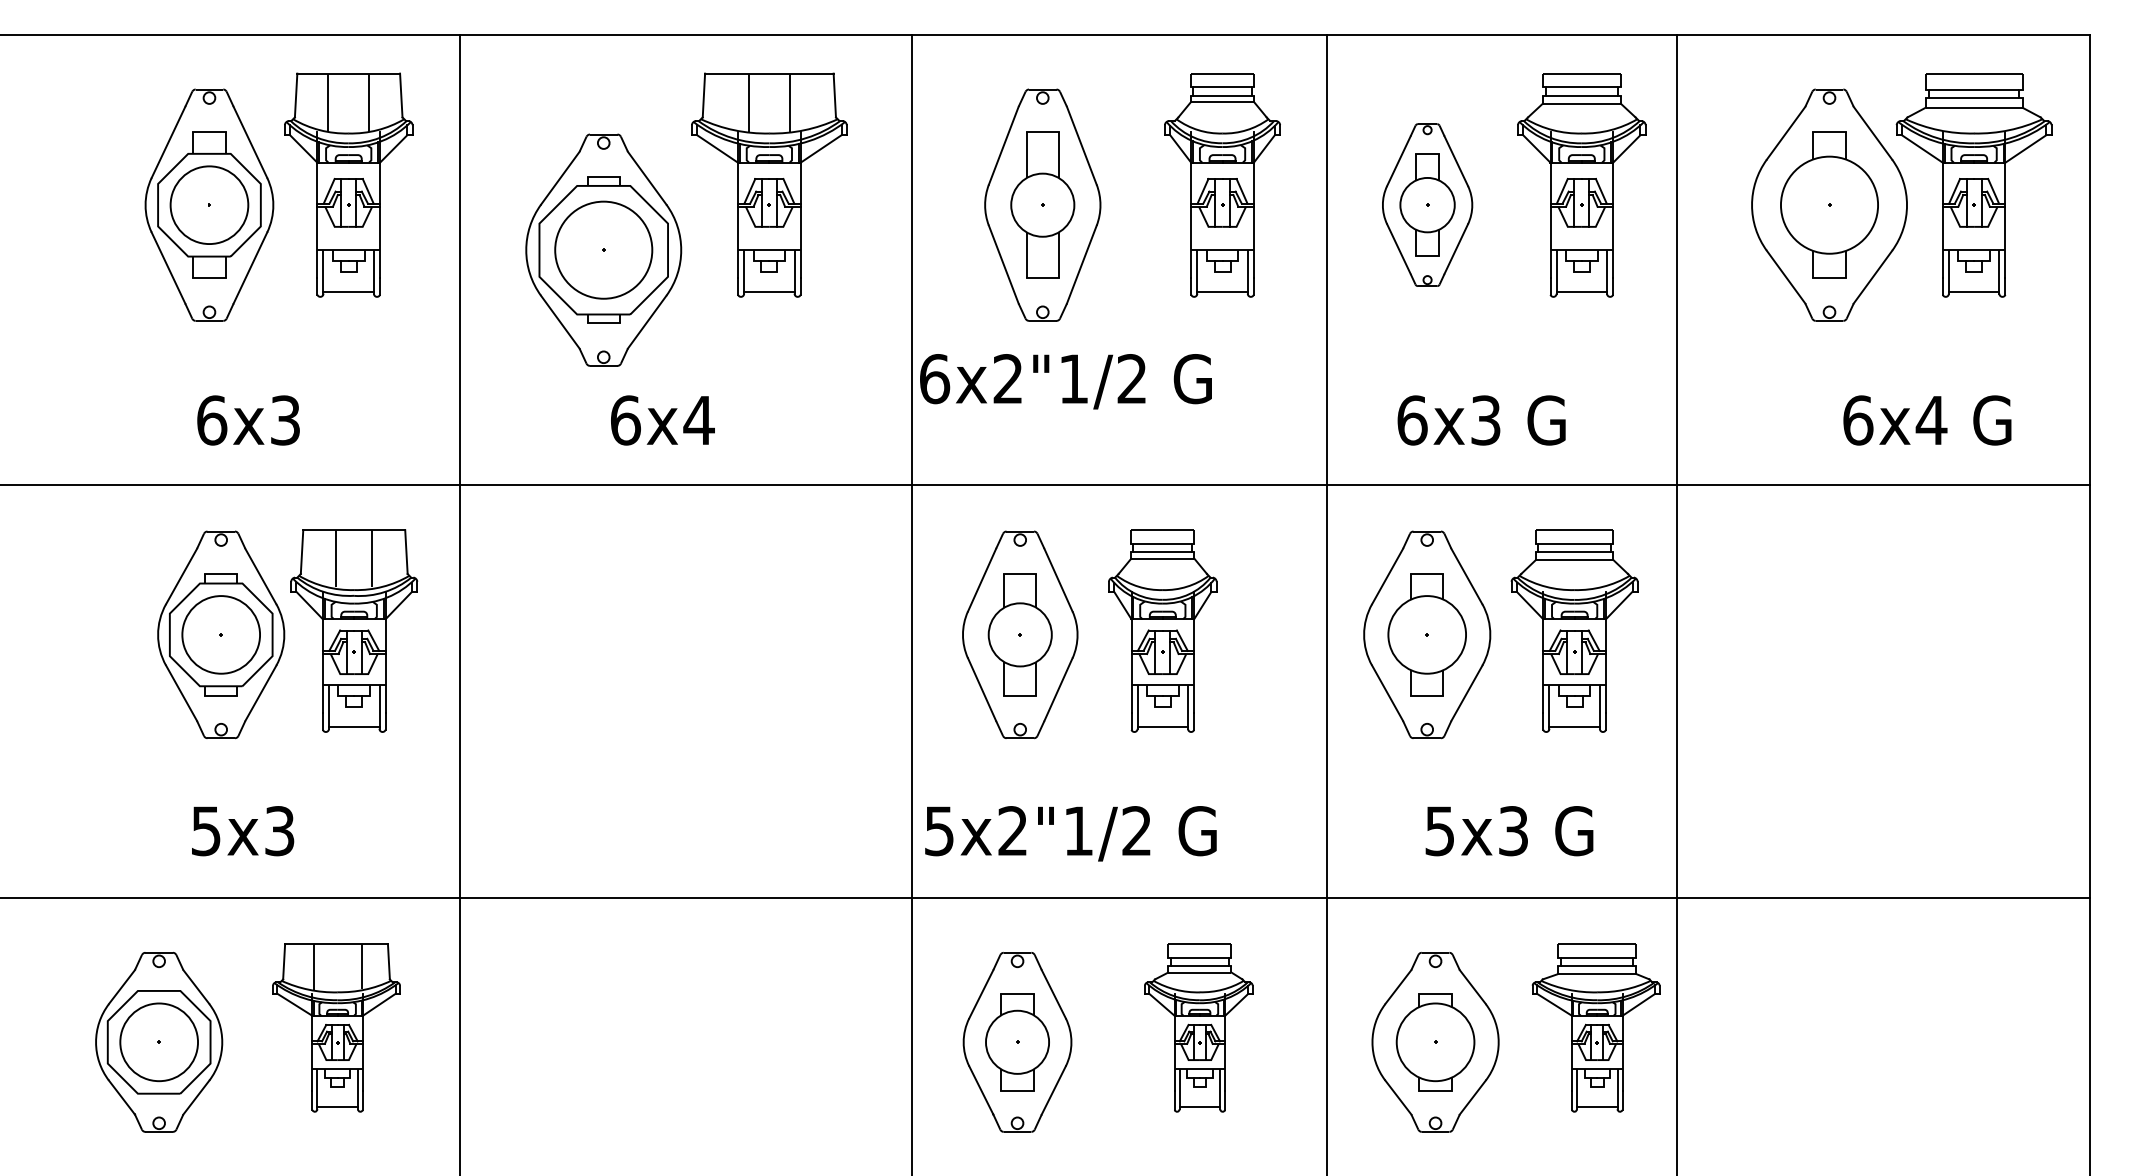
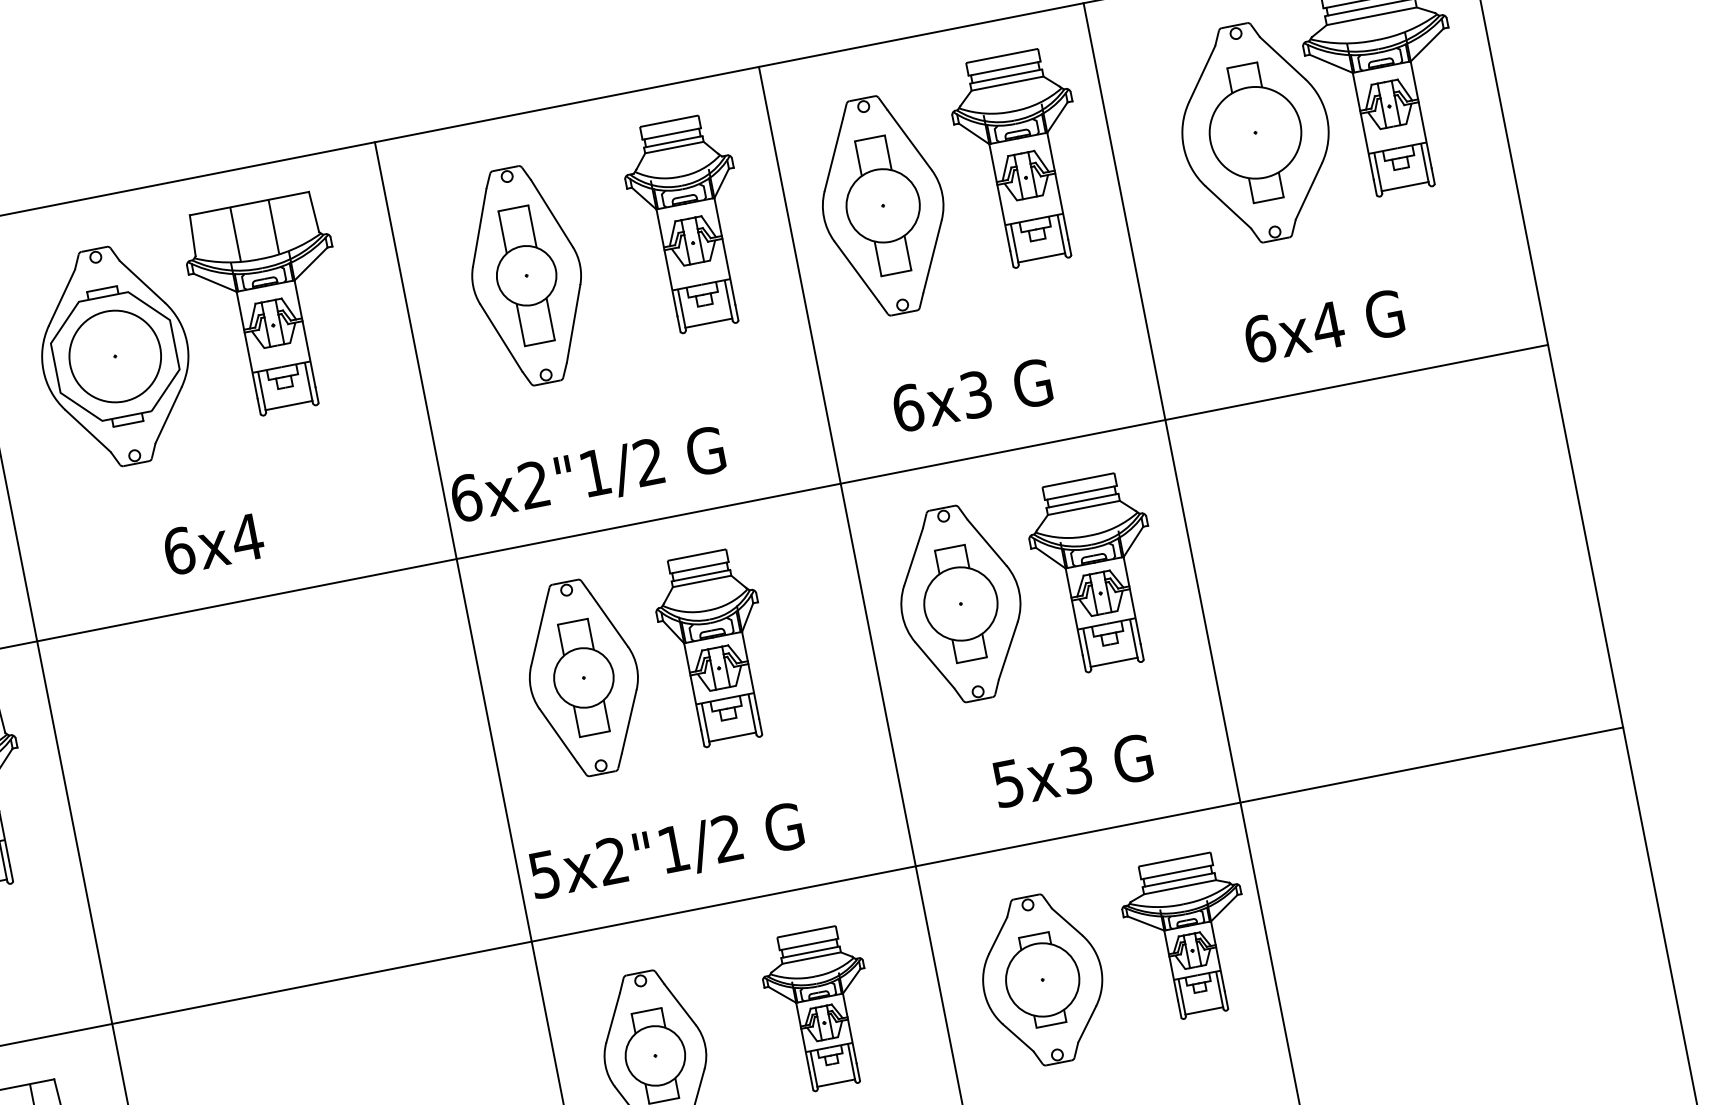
part: (1427, 204) -> (882, 205), size x1.43
part: (603, 249) -> (114, 355), moved
text: (1065, 381) -> (587, 476), moved
text: (1927, 420) -> (1324, 326), moved

